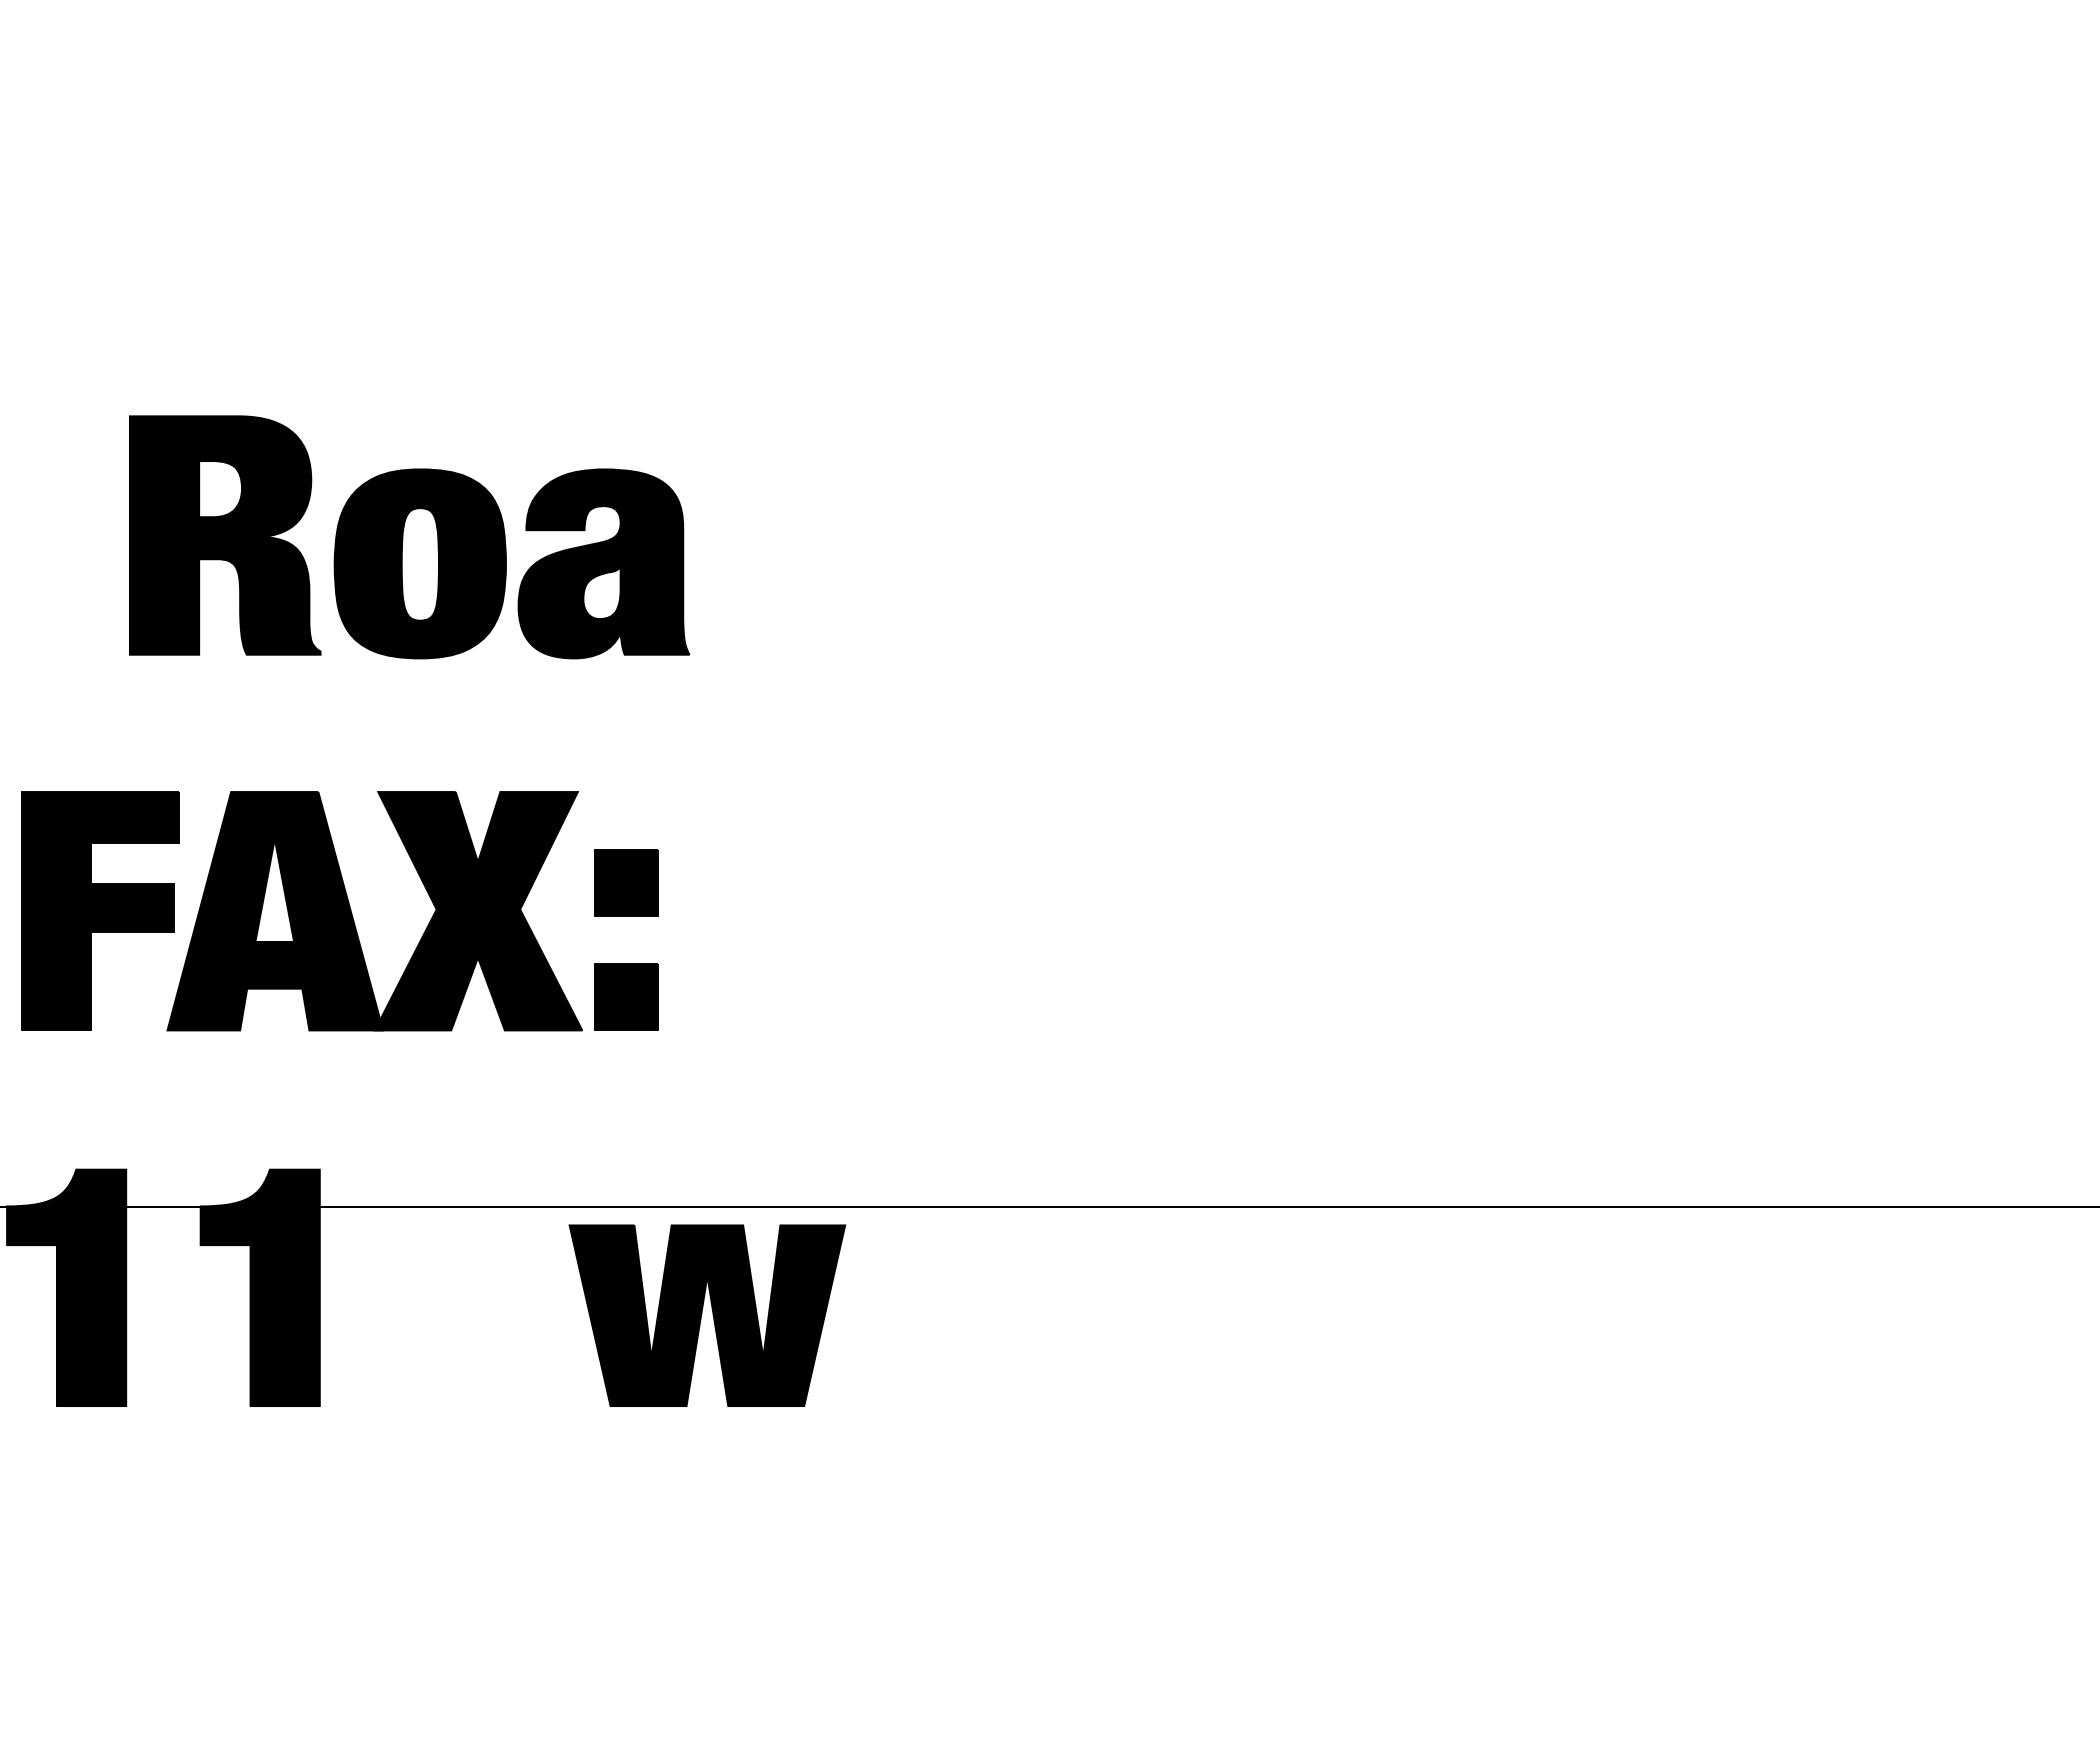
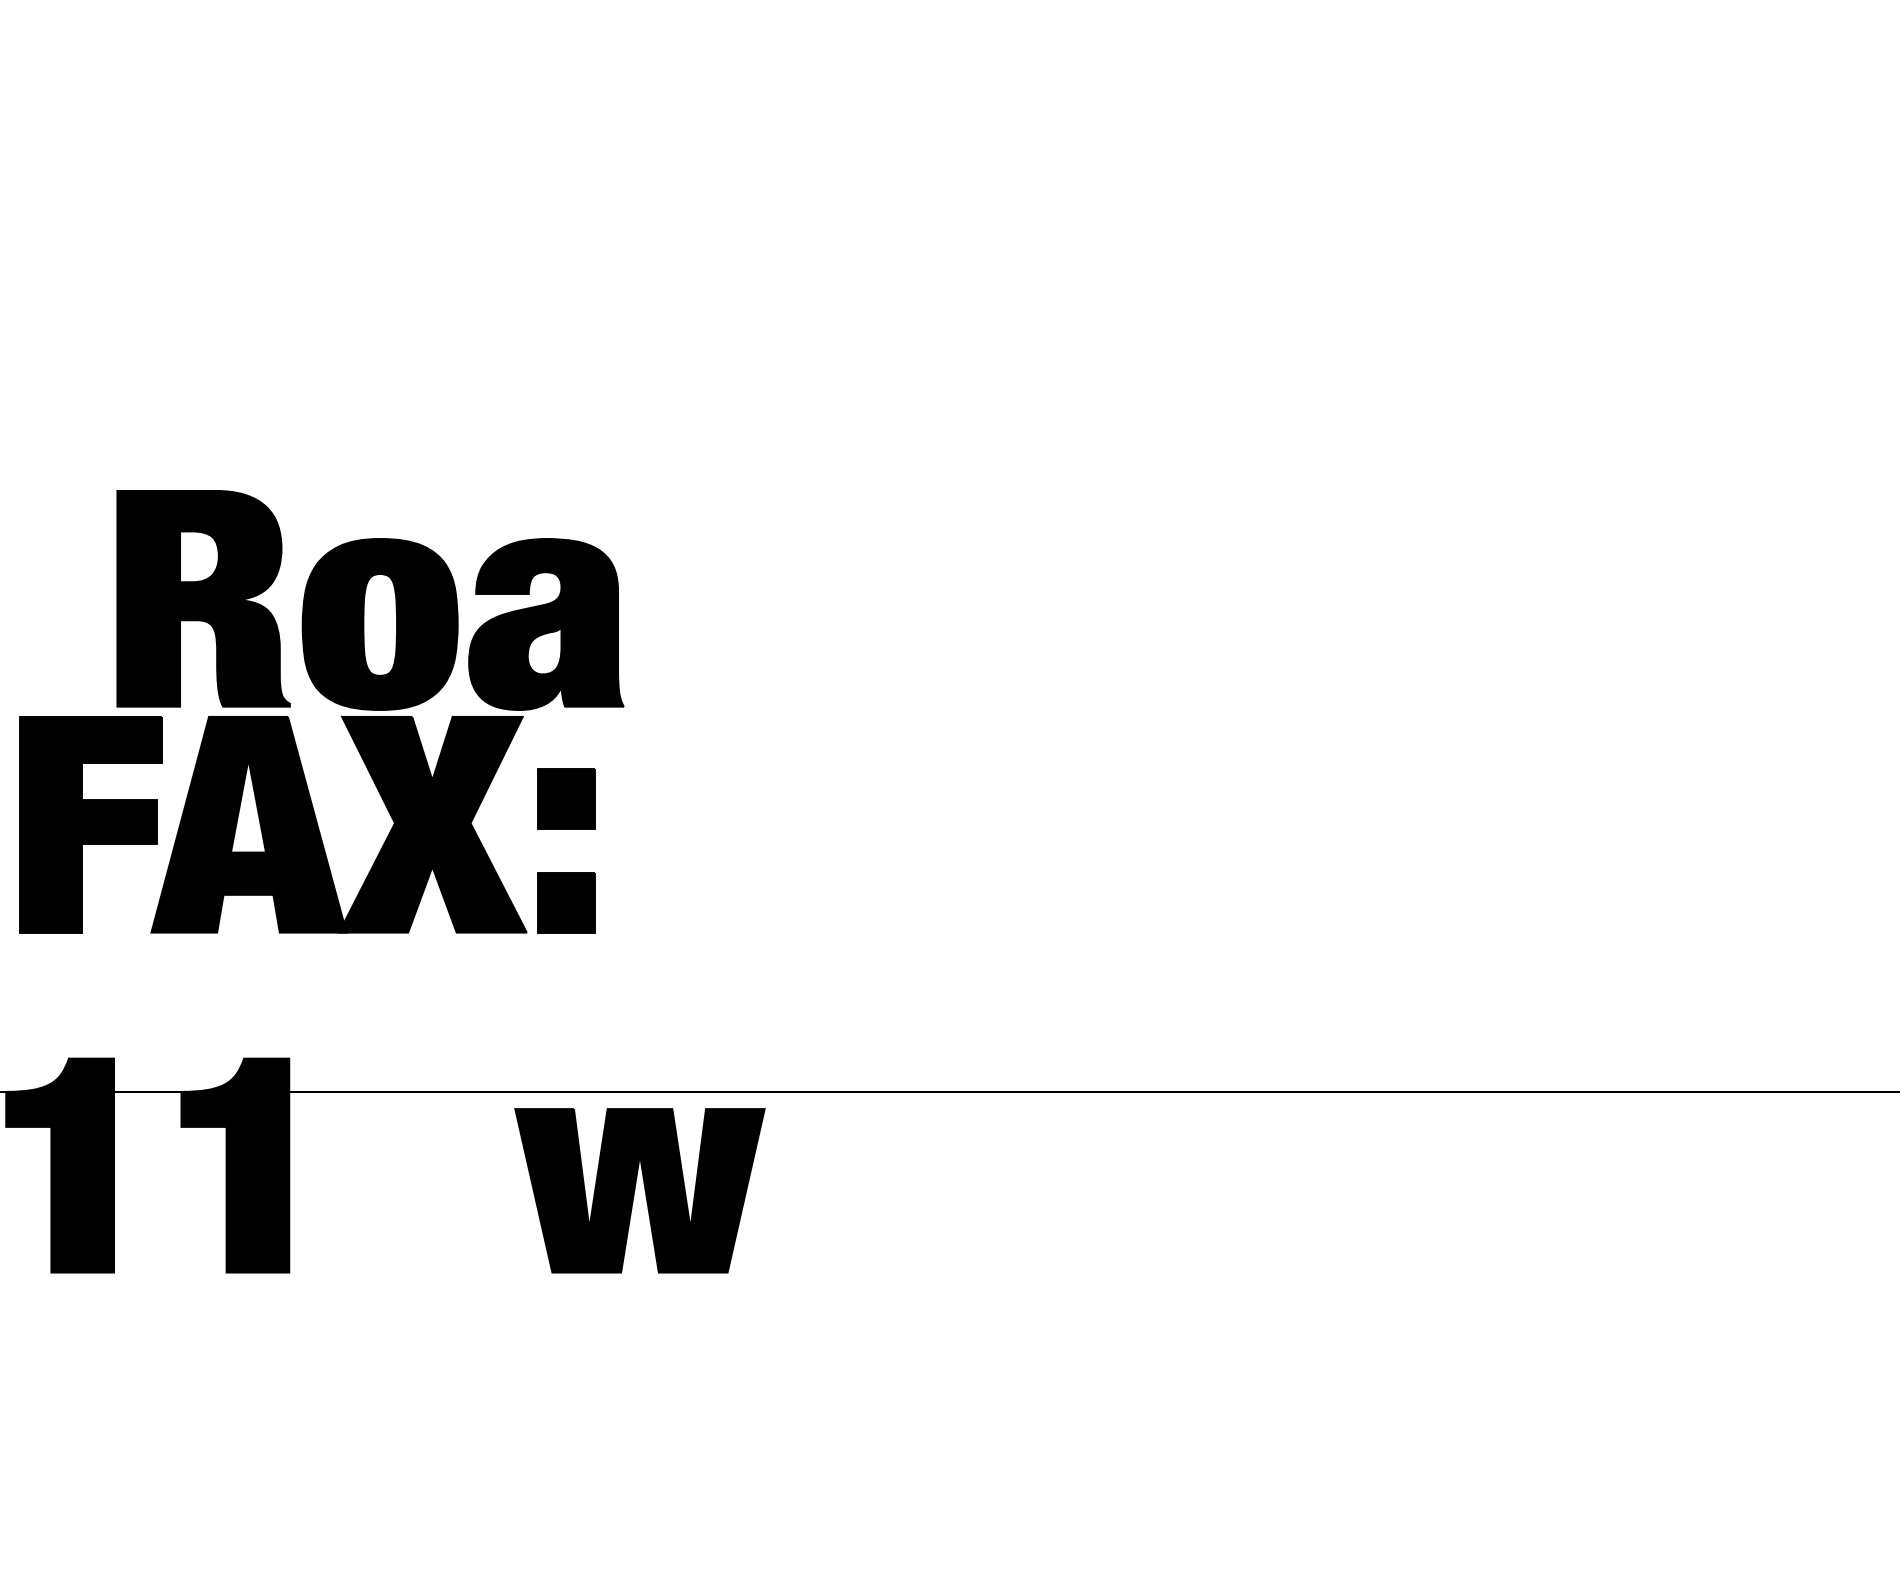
part: (409, 537) -> (370, 600), moved

